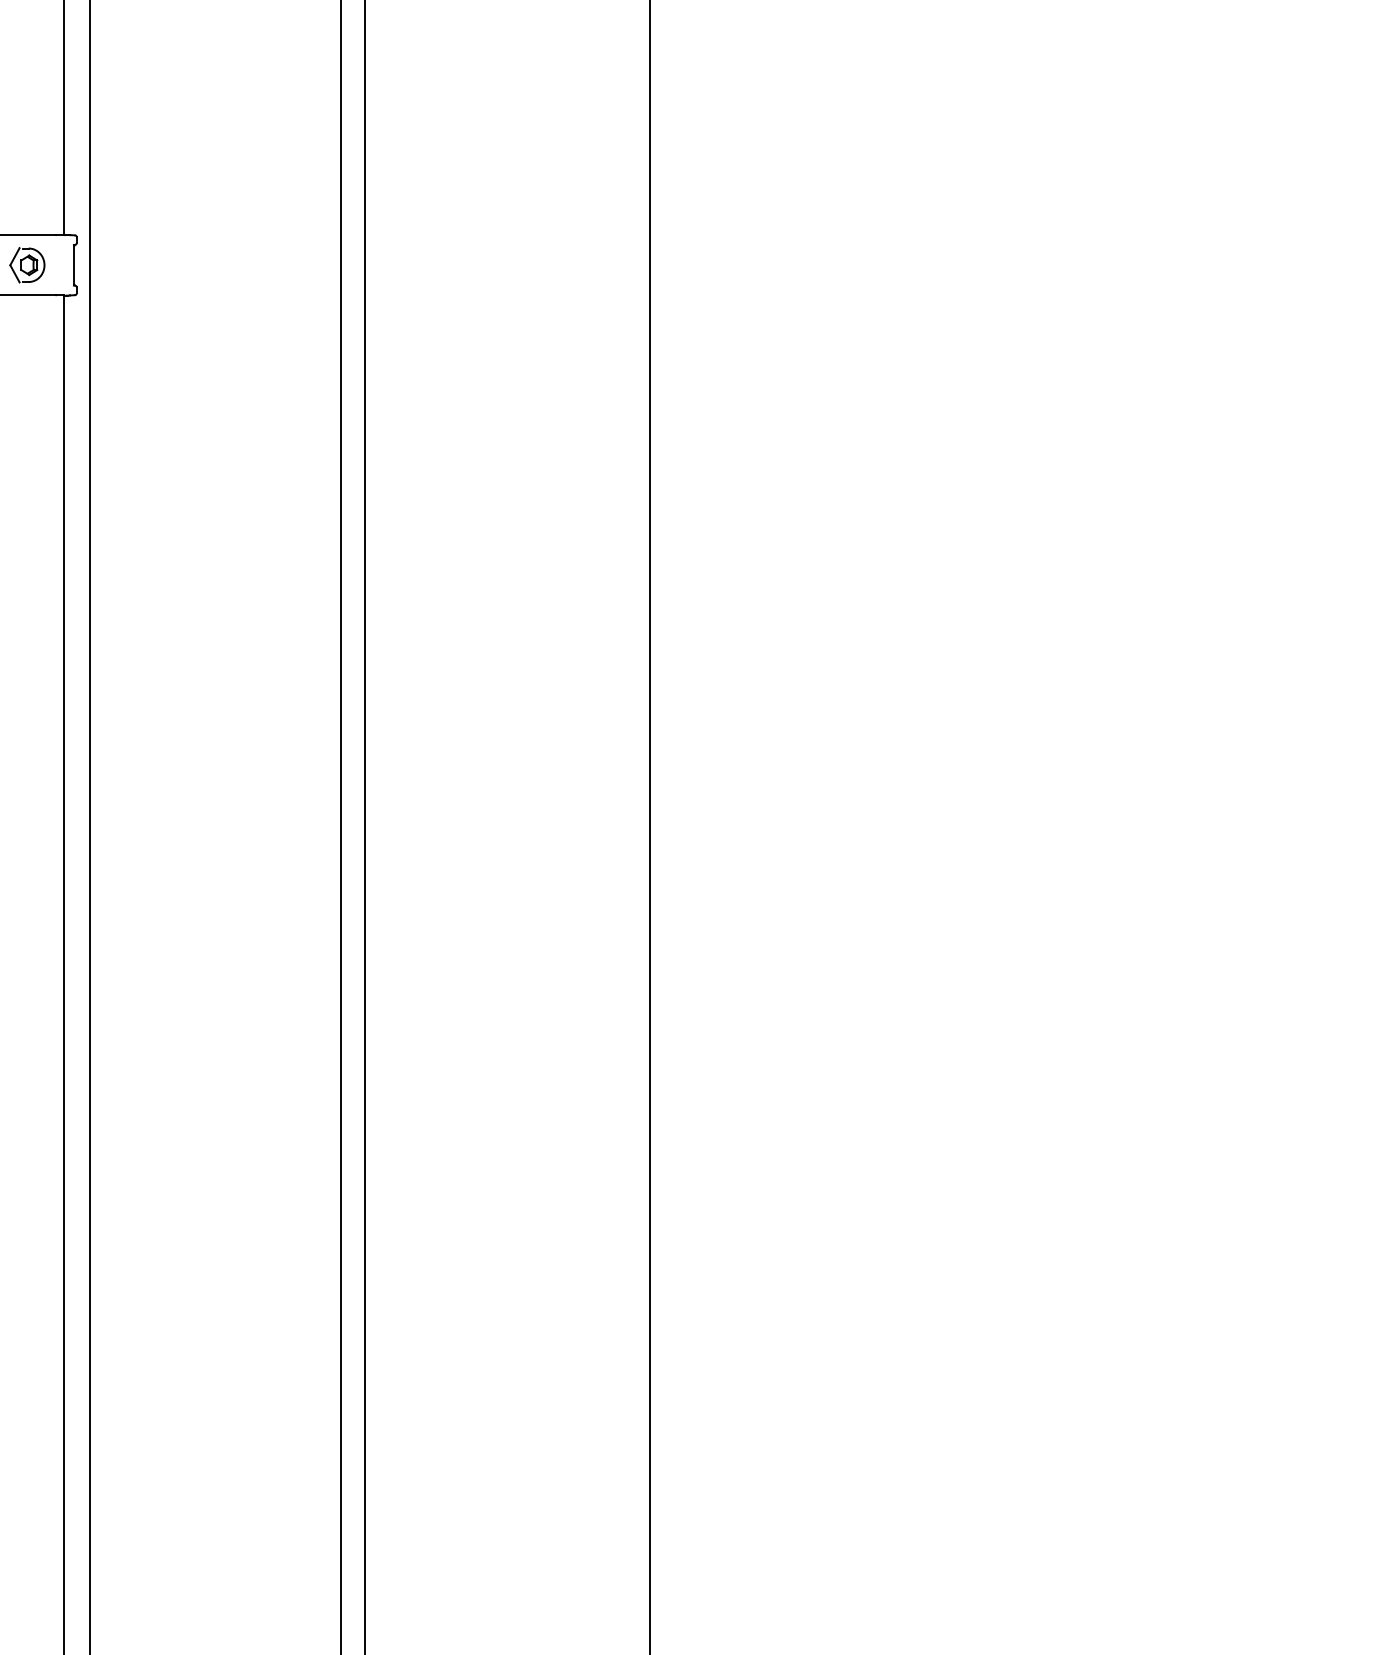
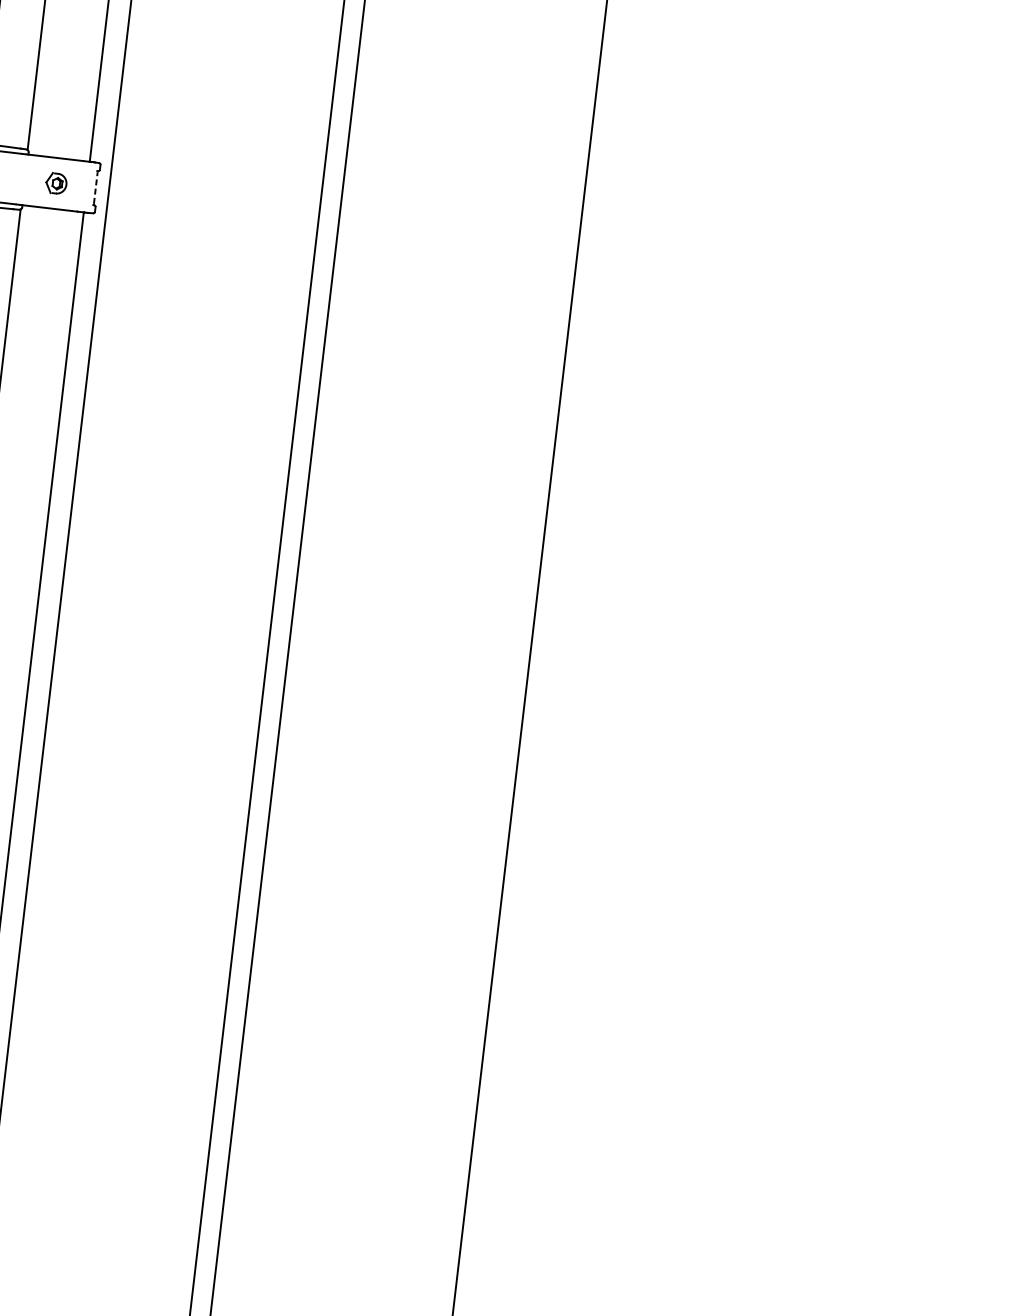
part: (27, 265) -> (56, 183), size x0.7
line: (74, 265) -> (95, 188), solid -> dashed

